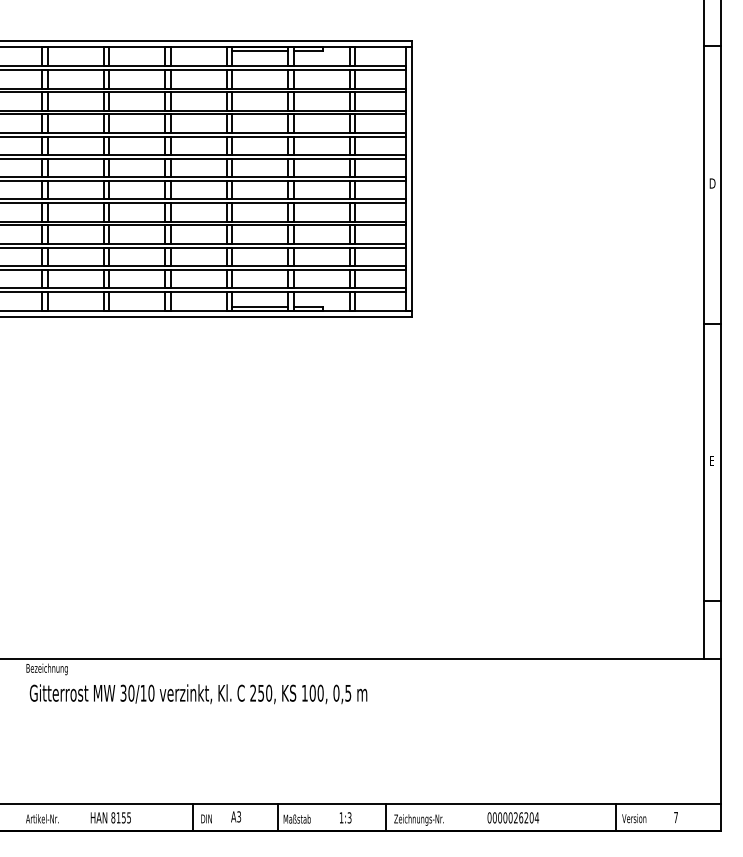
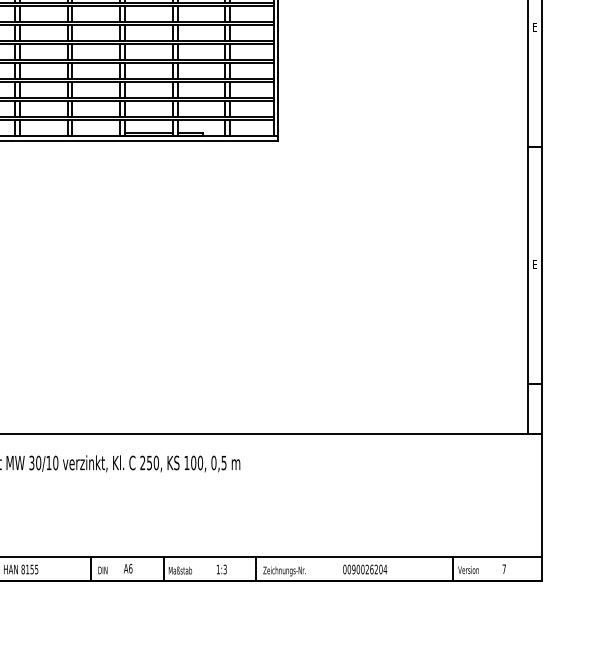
text: (712, 183) -> (535, 27), D -> E
text: (239, 816) -> (131, 568), A3 -> A6
text: (499, 817) -> (353, 569), 0000026204 -> 0090026204

